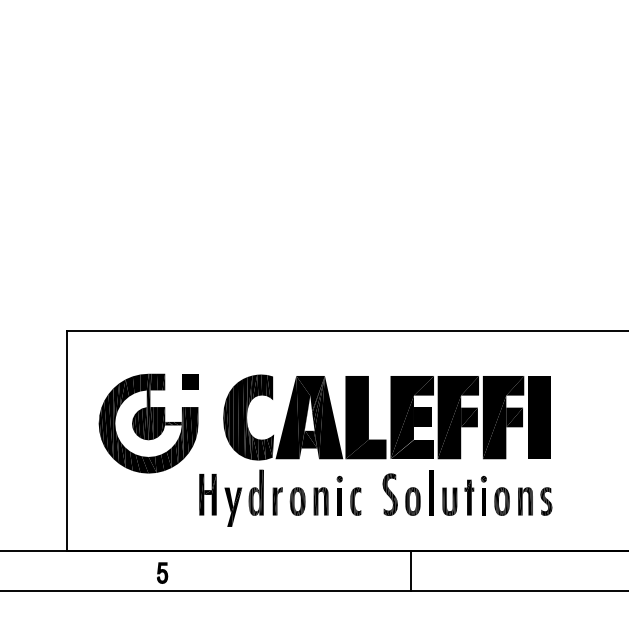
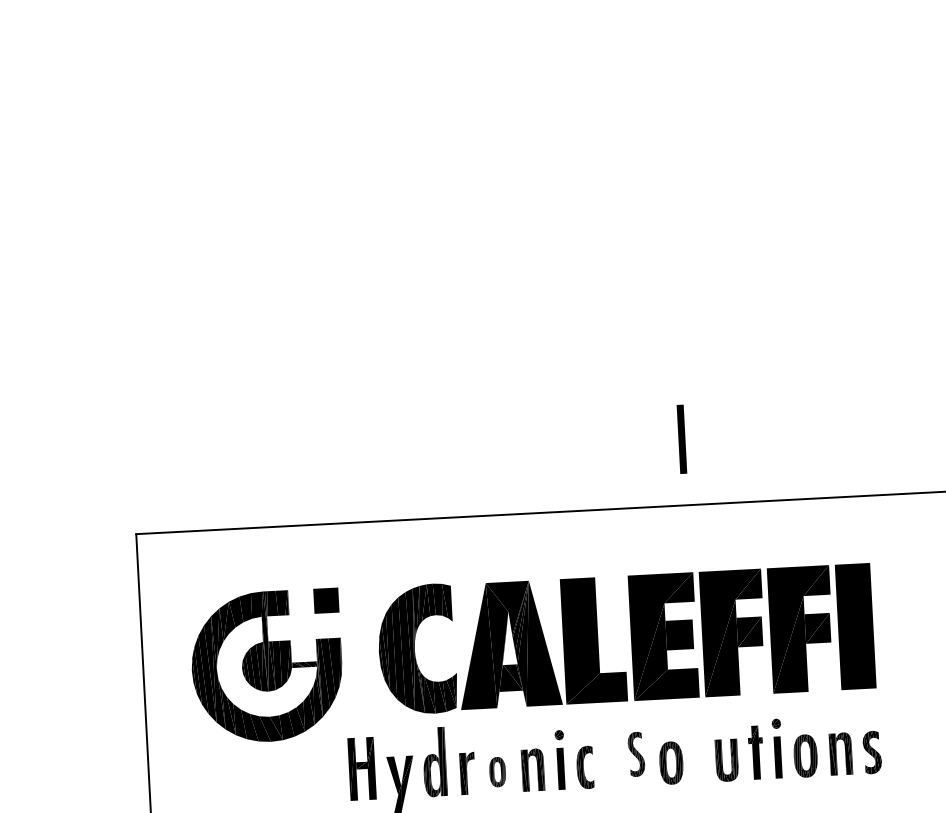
line: (431, 492) -> (682, 439), moved
part: (389, 494) -> (635, 754), size x0.7
part: (297, 501) -> (497, 772), size x0.7

